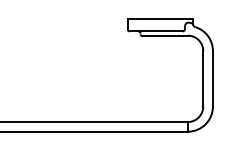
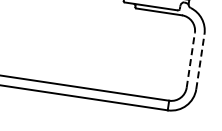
line: (203, 78) -> (191, 60), solid -> dashed
line: (212, 78) -> (199, 61), solid -> dashed

